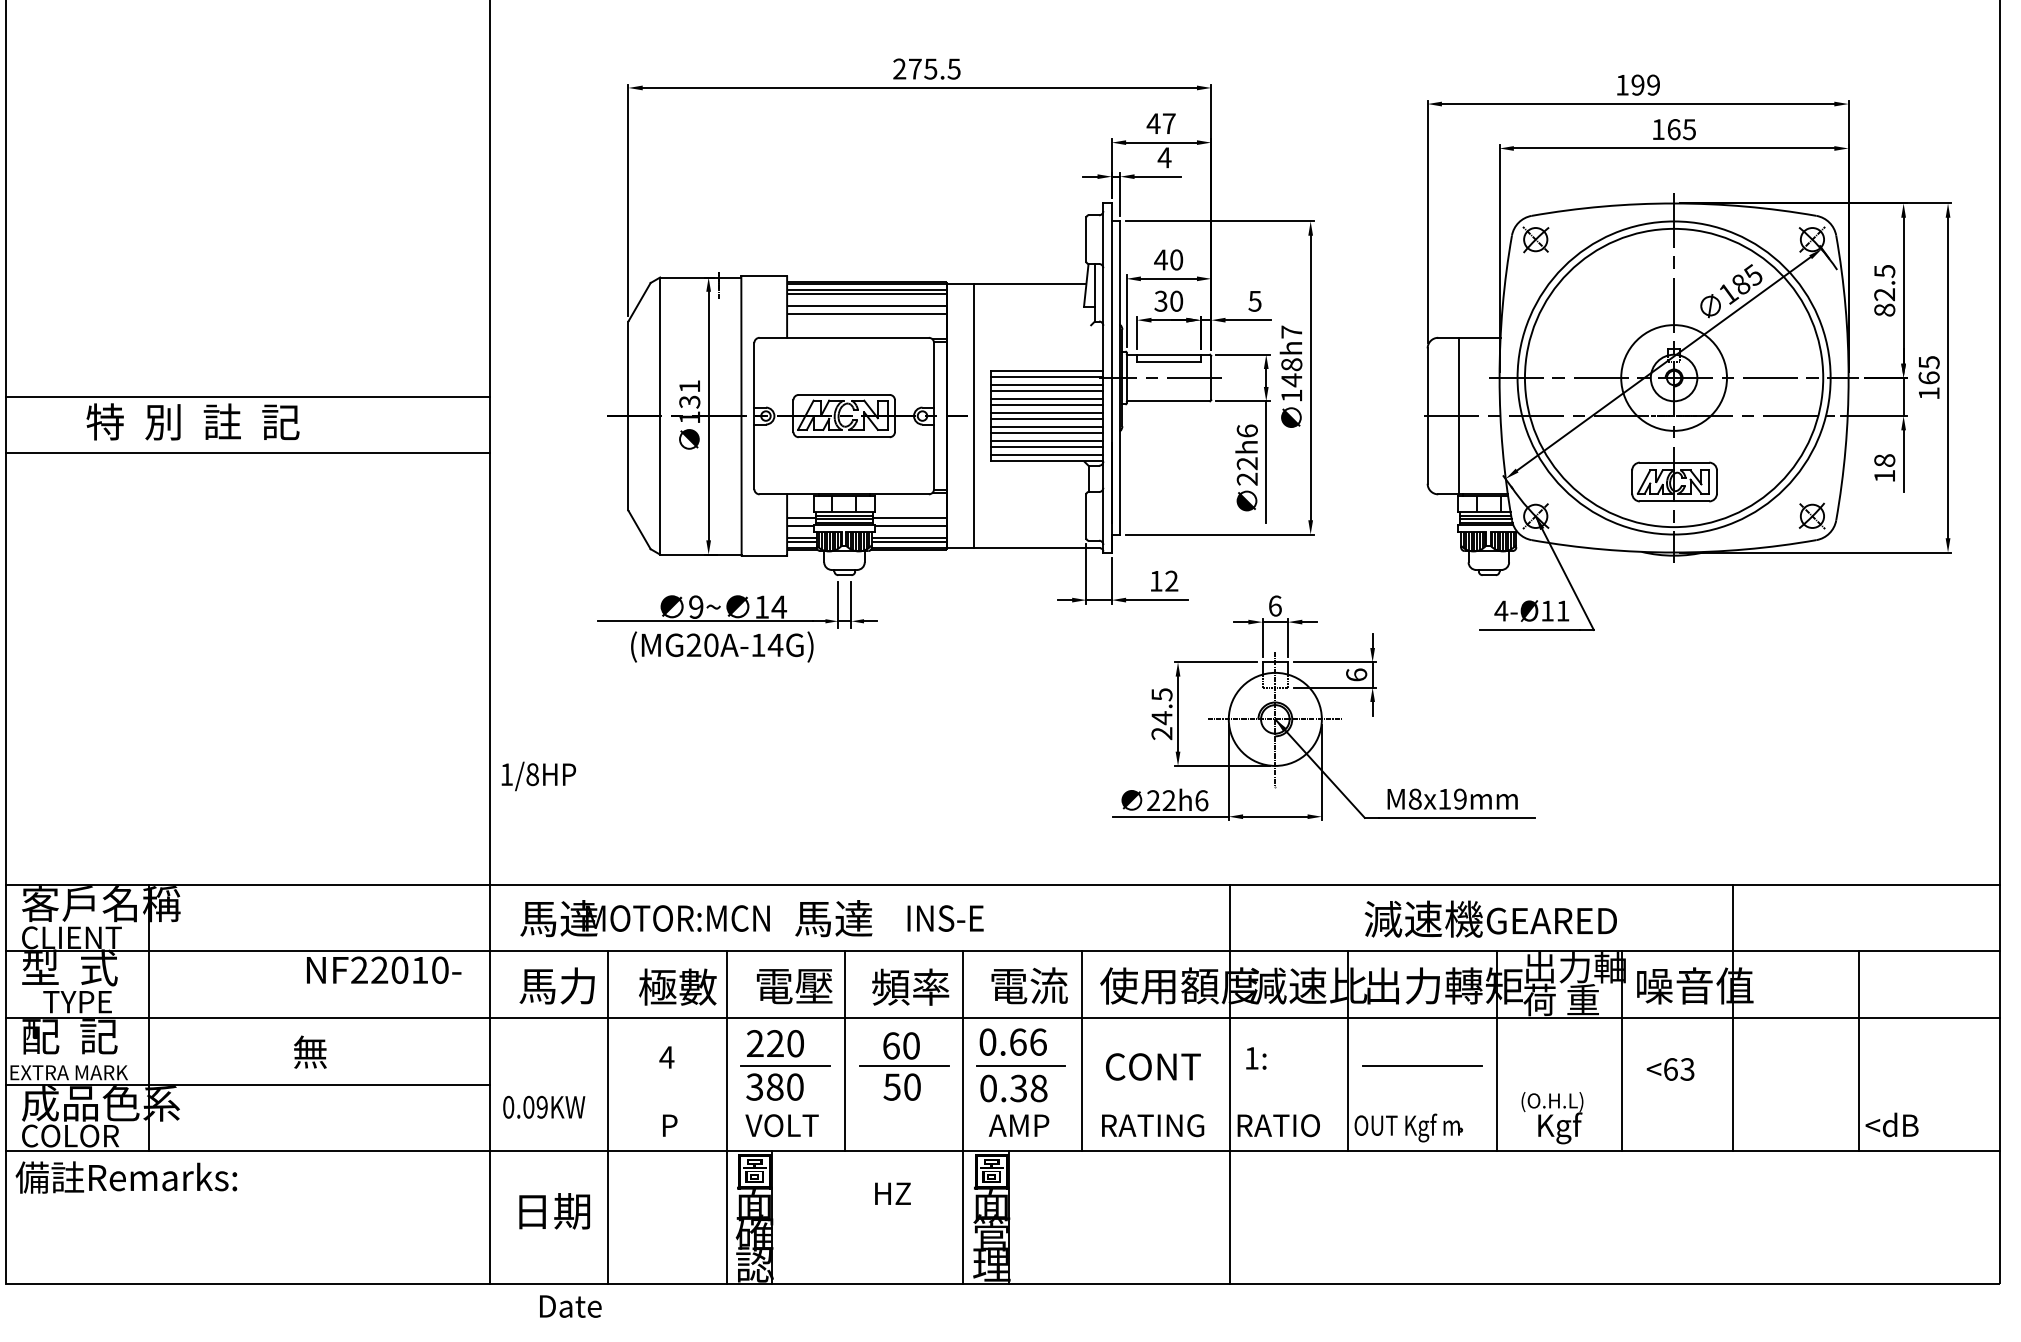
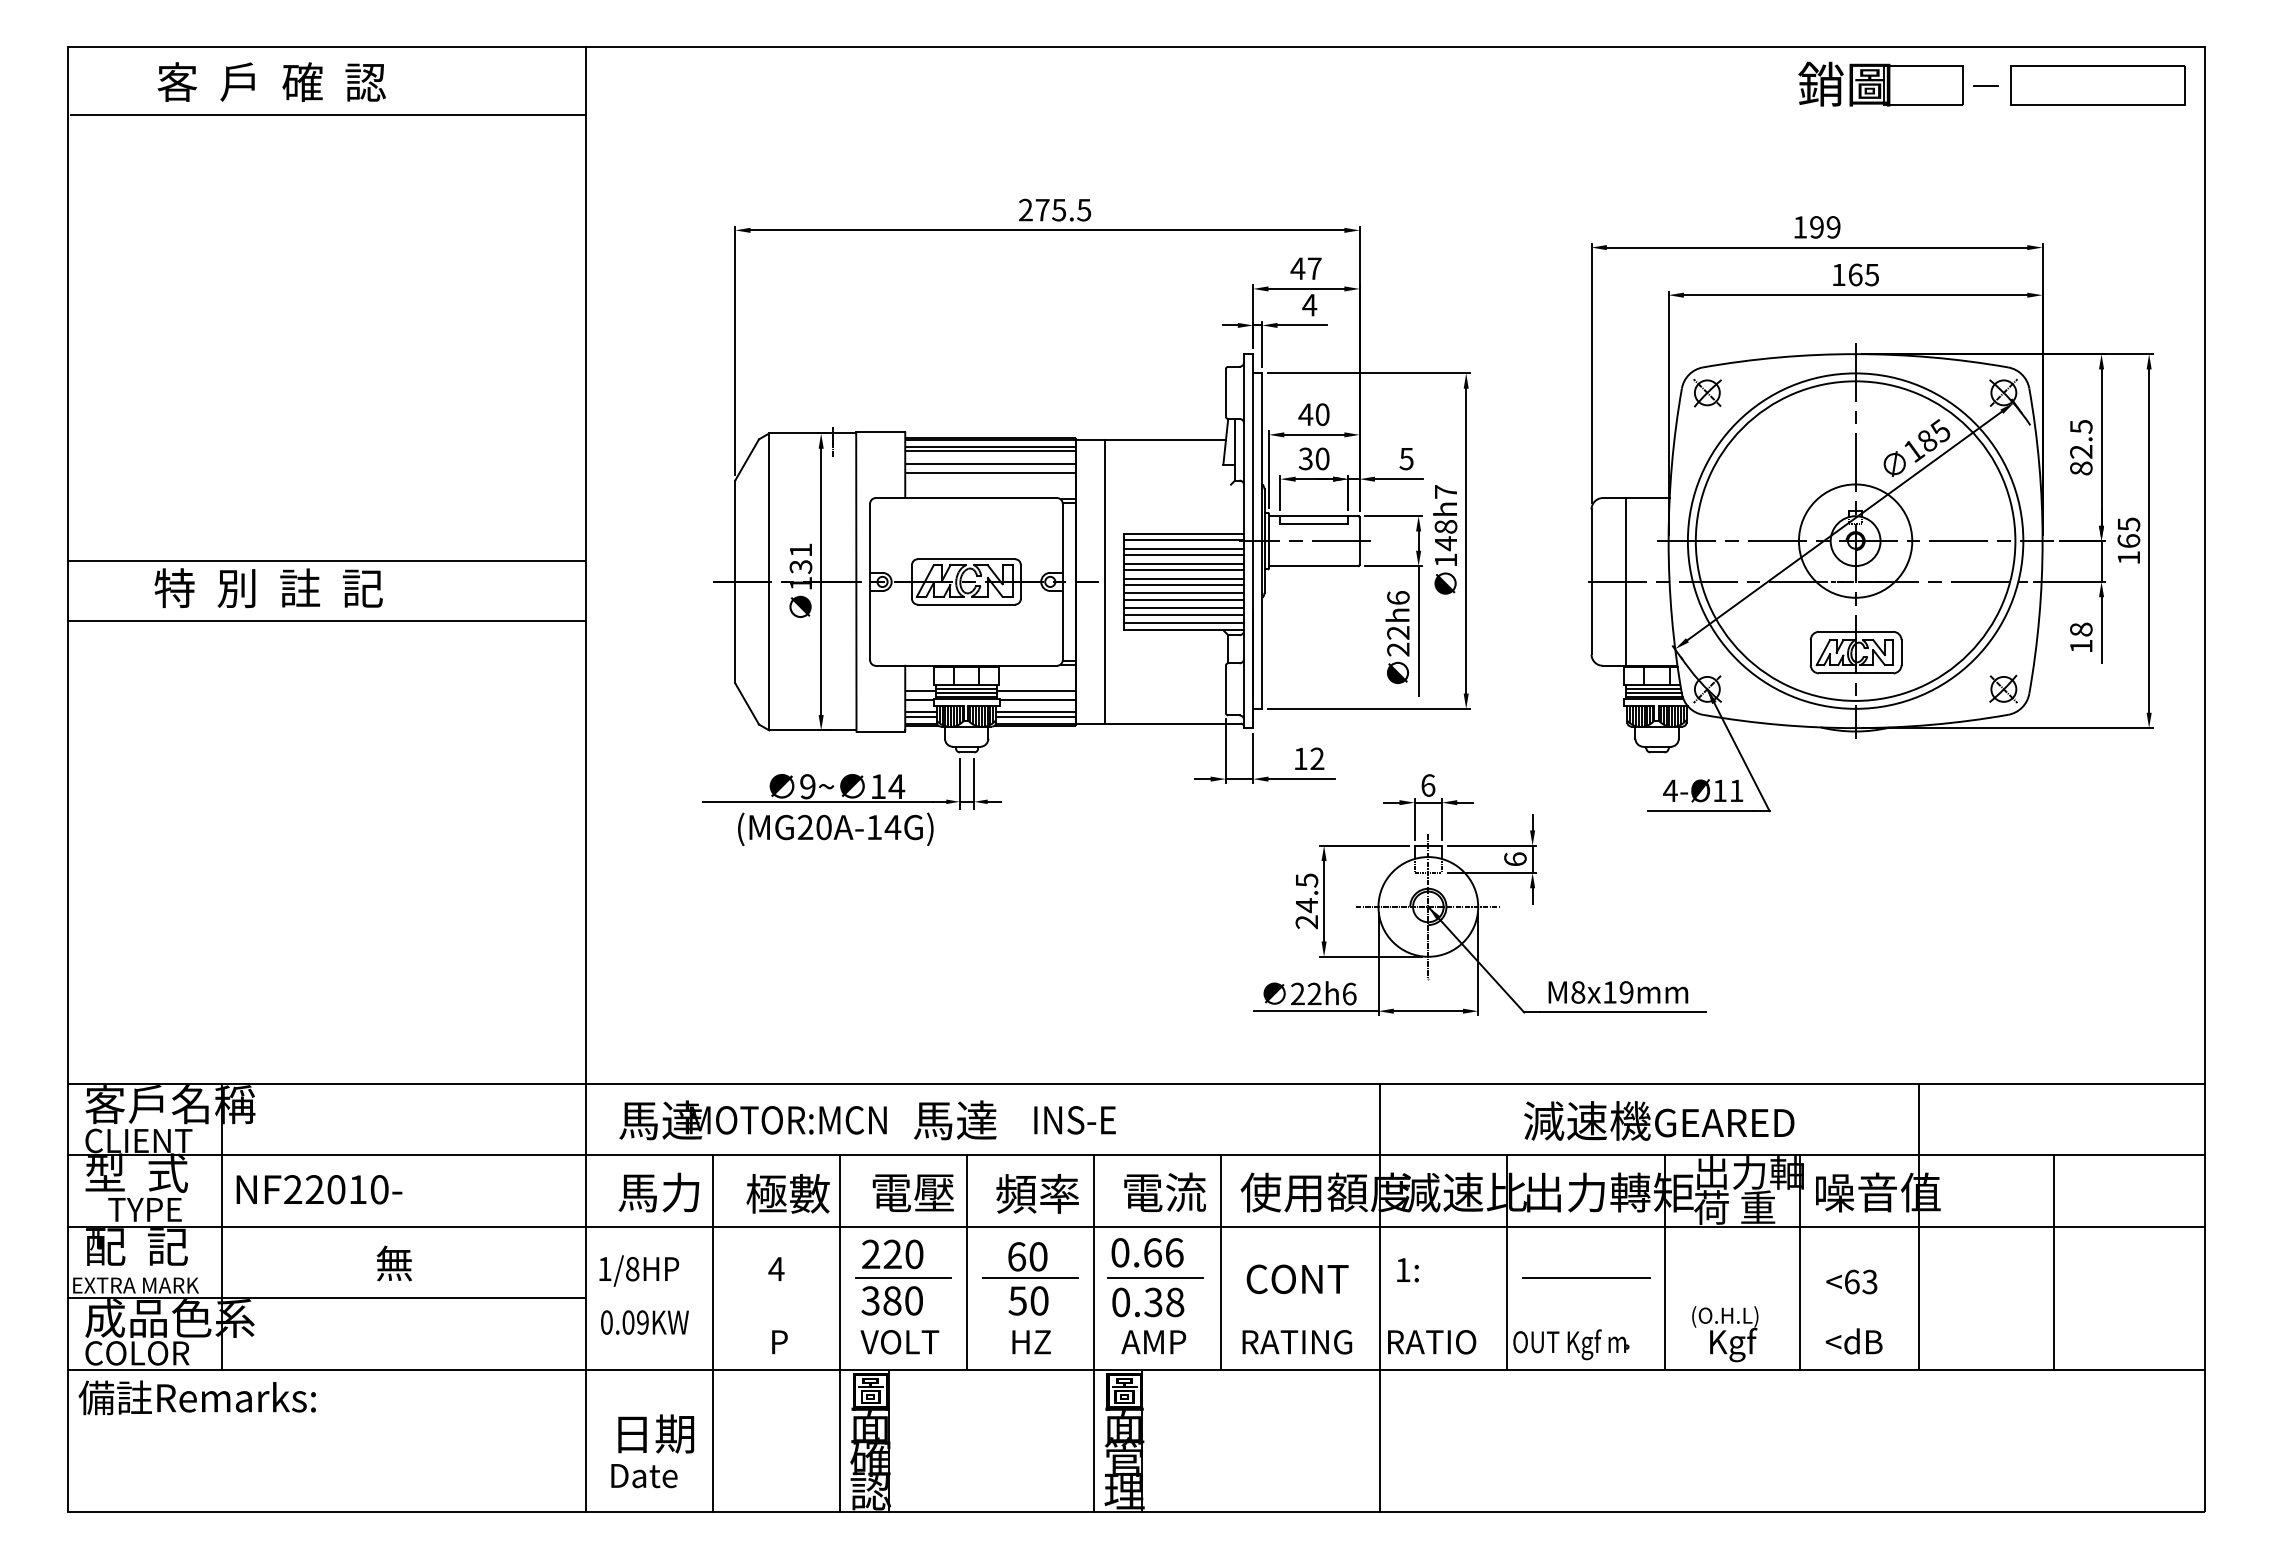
text: (539, 775) -> (639, 1270), moved
text: (384, 970) -> (319, 1189), moved
text: (1891, 1124) -> (1853, 1341), moved
text: (892, 1194) -> (1031, 1342), moved
text: (570, 1306) -> (644, 1476), moved

